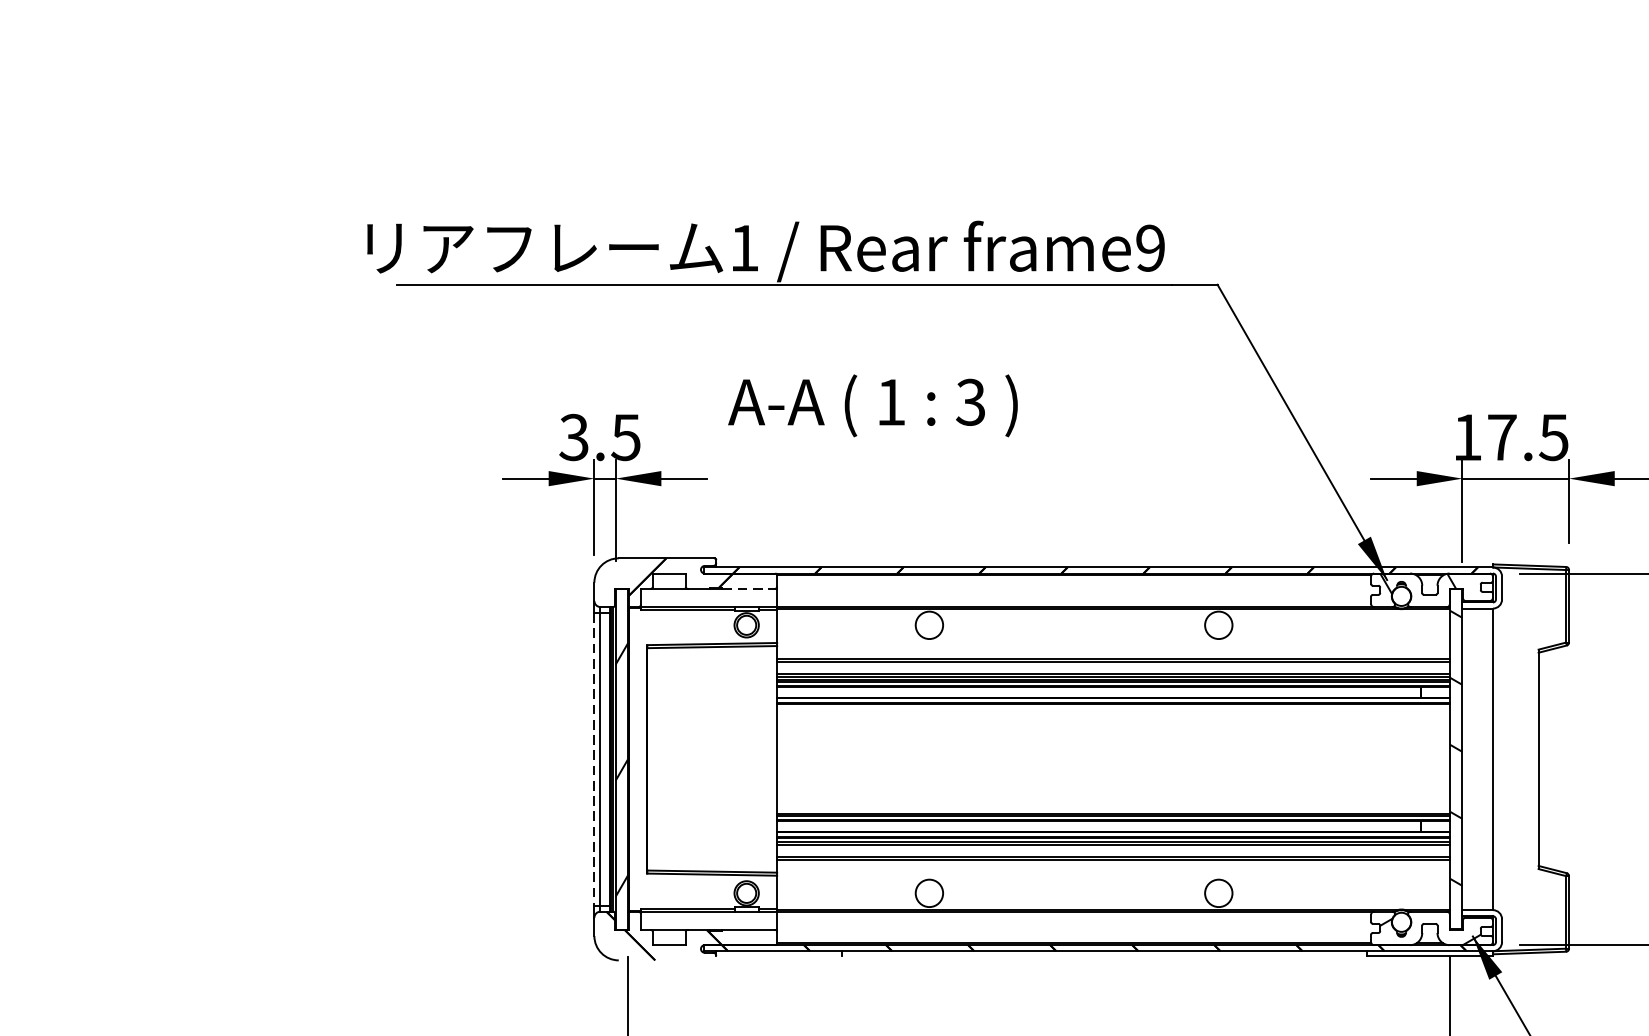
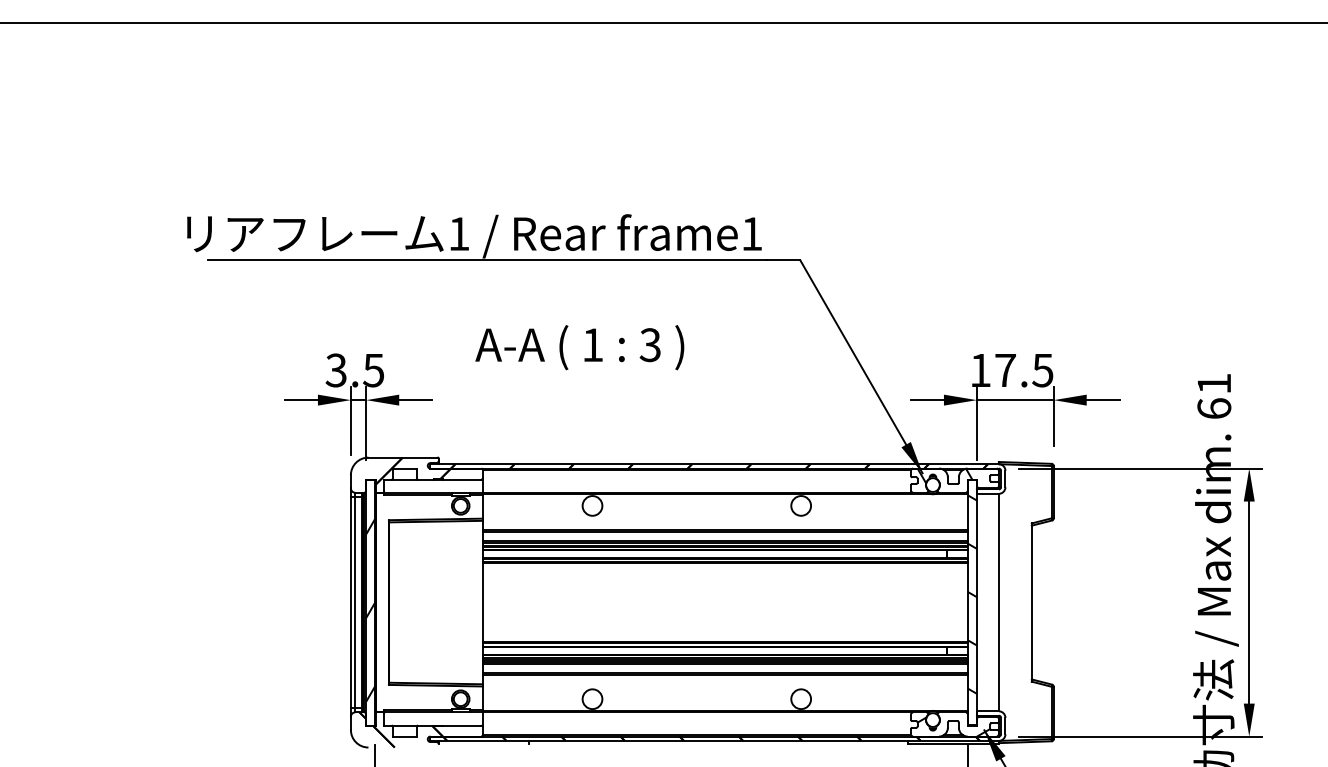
text: (1149, 247) -> (751, 233), frame9 -> frame1
text: (872, 405) -> (579, 347), moved
line: (749, 588) -> (462, 479), dashed -> solid
line: (593, 760) -> (350, 603), dashed -> solid

